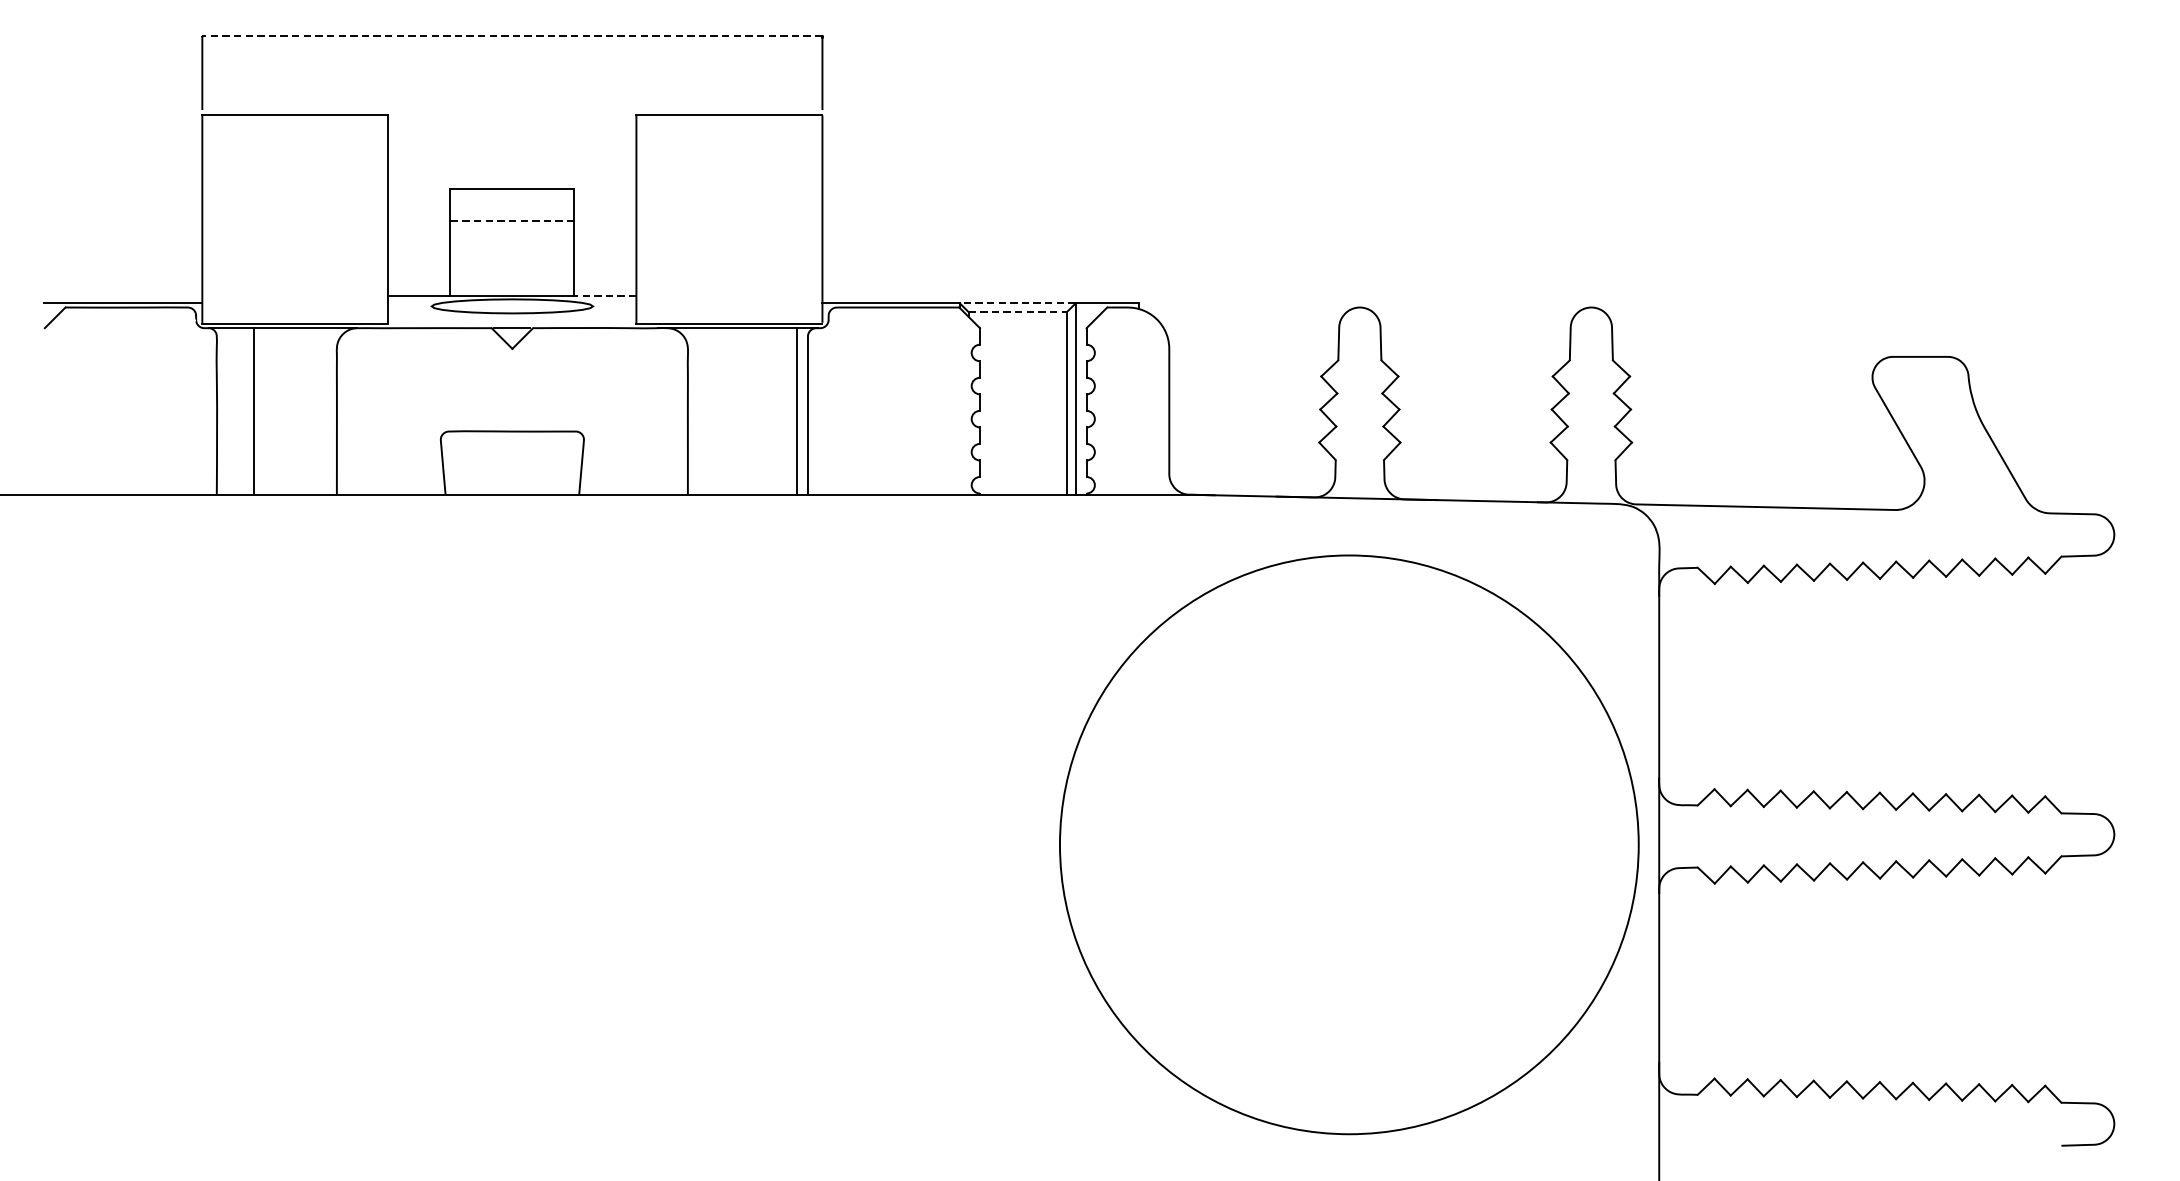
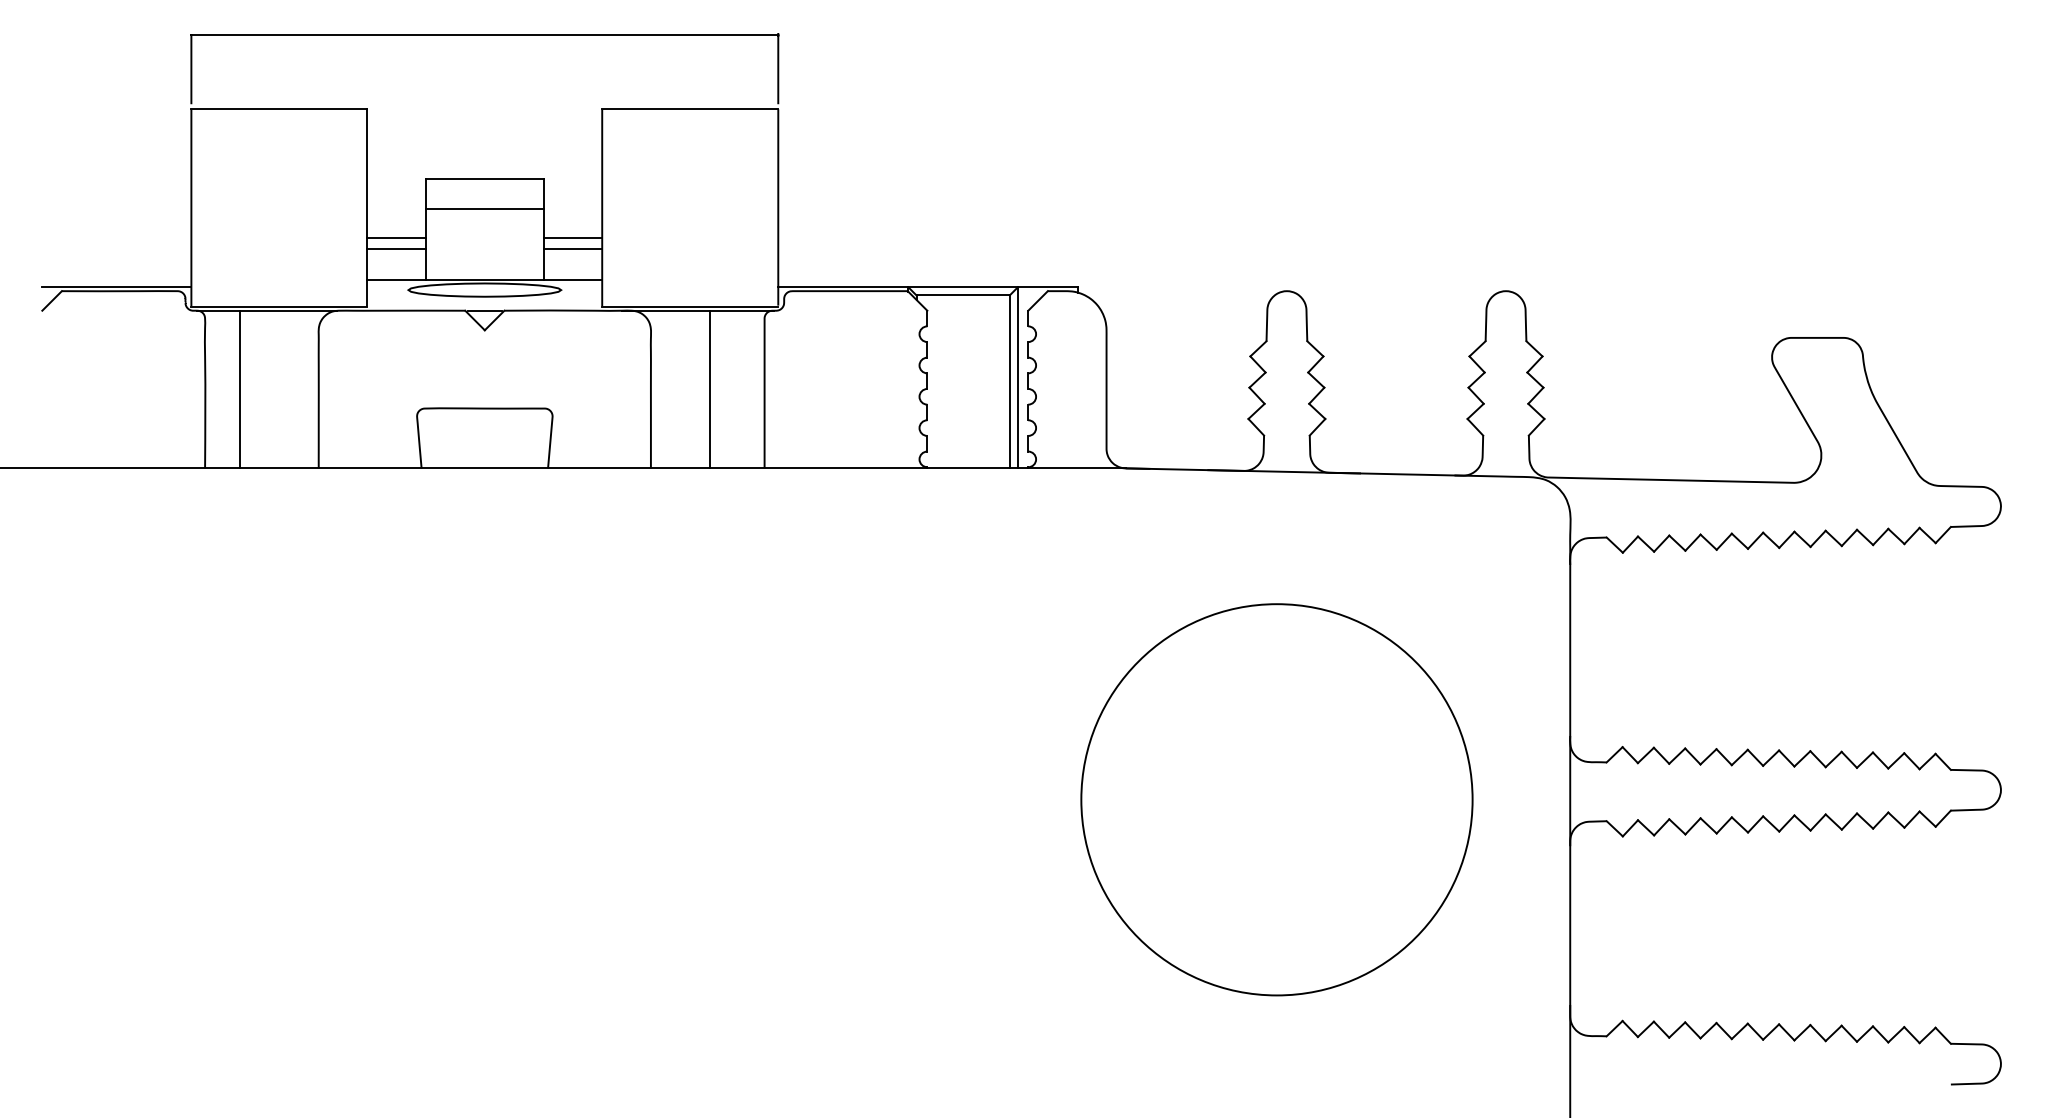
line: (512, 36) -> (484, 34), dashed -> solid
line: (512, 221) -> (484, 209), dashed -> solid
line: (419, 251) -> (396, 238), added
line: (605, 251) -> (572, 238), added
line: (419, 262) -> (396, 248), added
line: (605, 262) -> (572, 248), added
line: (605, 295) -> (572, 279), dashed -> solid
line: (1018, 303) -> (963, 287), dashed -> solid
line: (1018, 312) -> (963, 295), dashed -> solid
line: (796, 411) -> (709, 389), moved
circle: (1348, 844) -> (1276, 799), size x0.71

